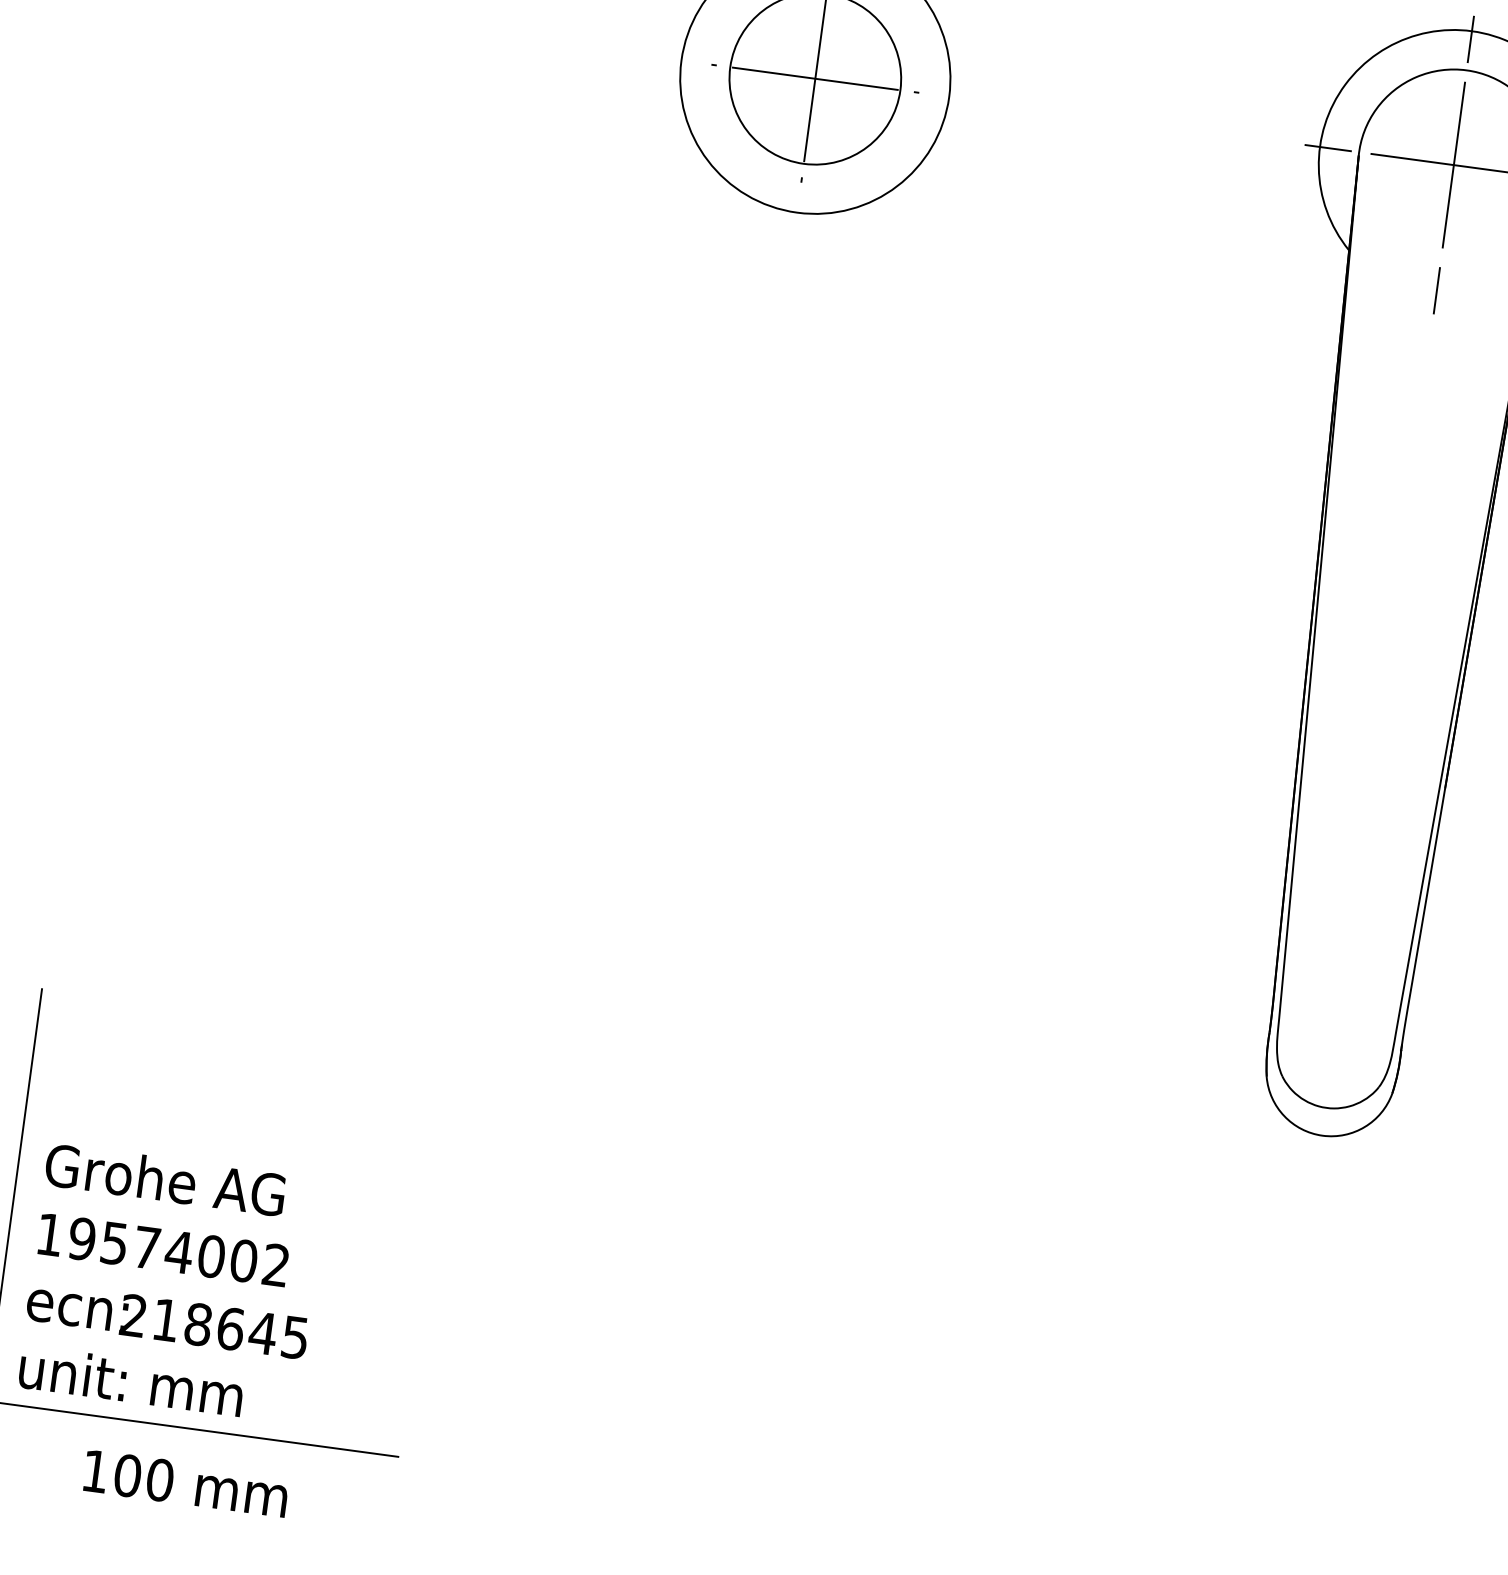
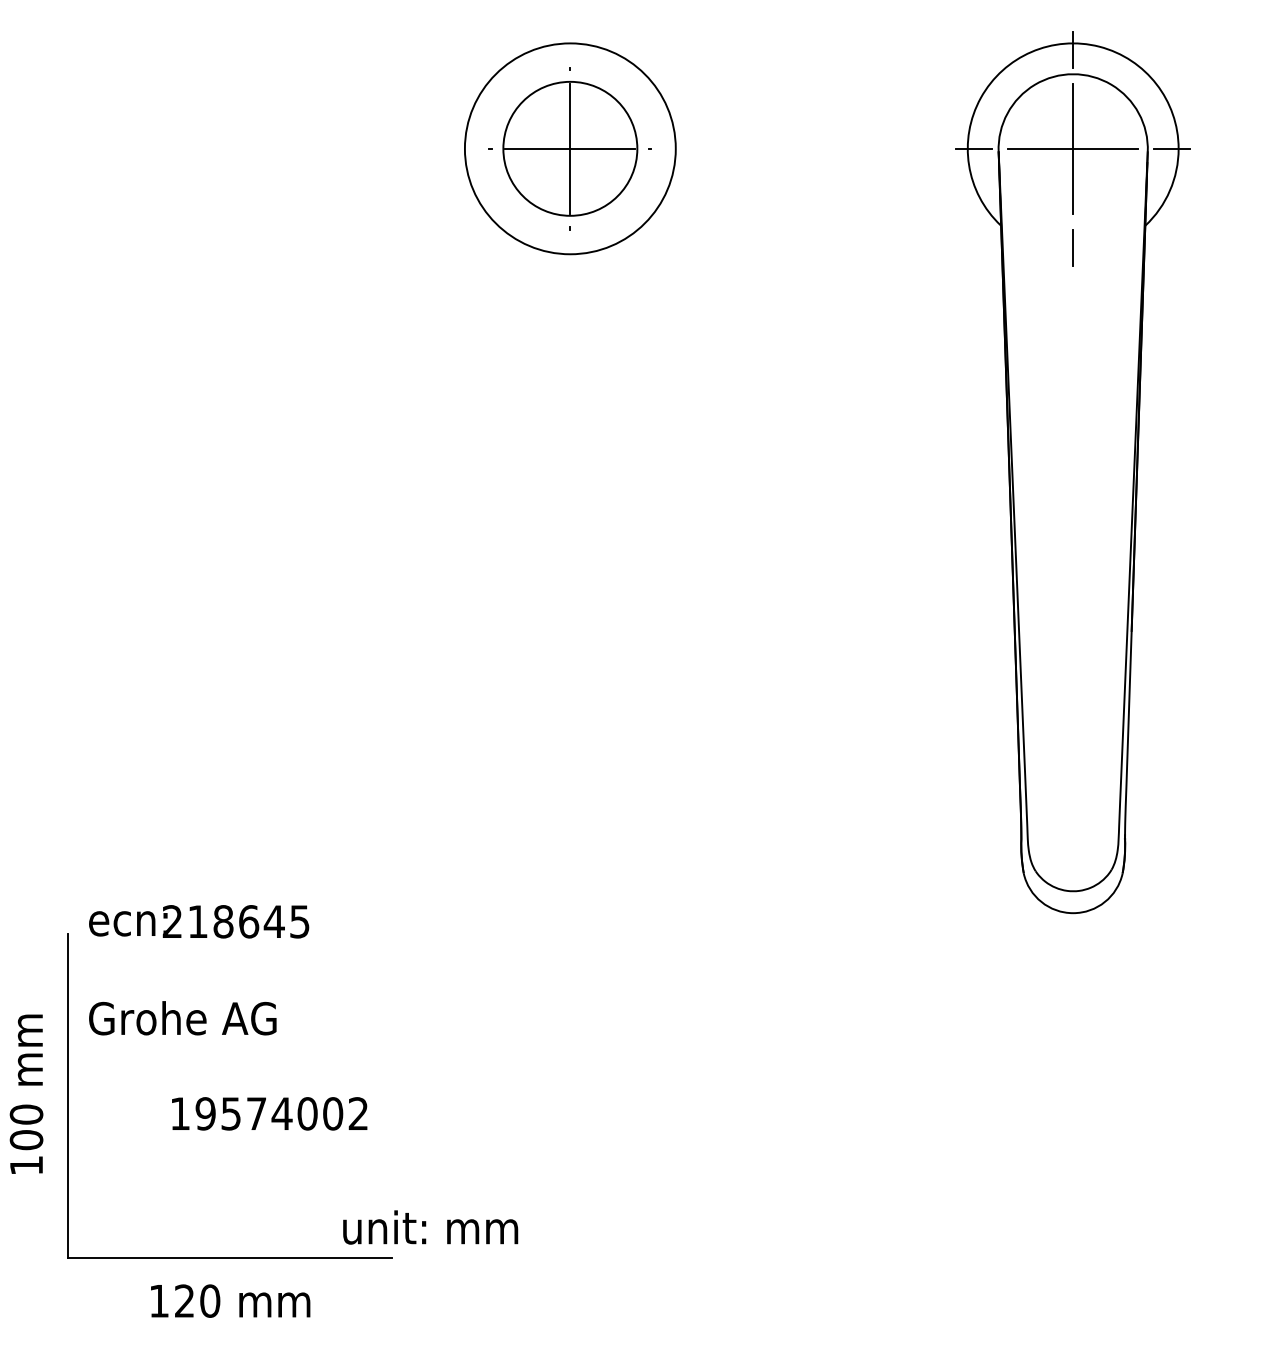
text: (164, 1180) -> (182, 1018), moved
text: (163, 1249) -> (269, 1113), moved
text: (167, 1320) -> (199, 921), moved
text: (131, 1381) -> (430, 1227), moved
text: (127, 1474) -> (184, 1300), 100 -> 120

